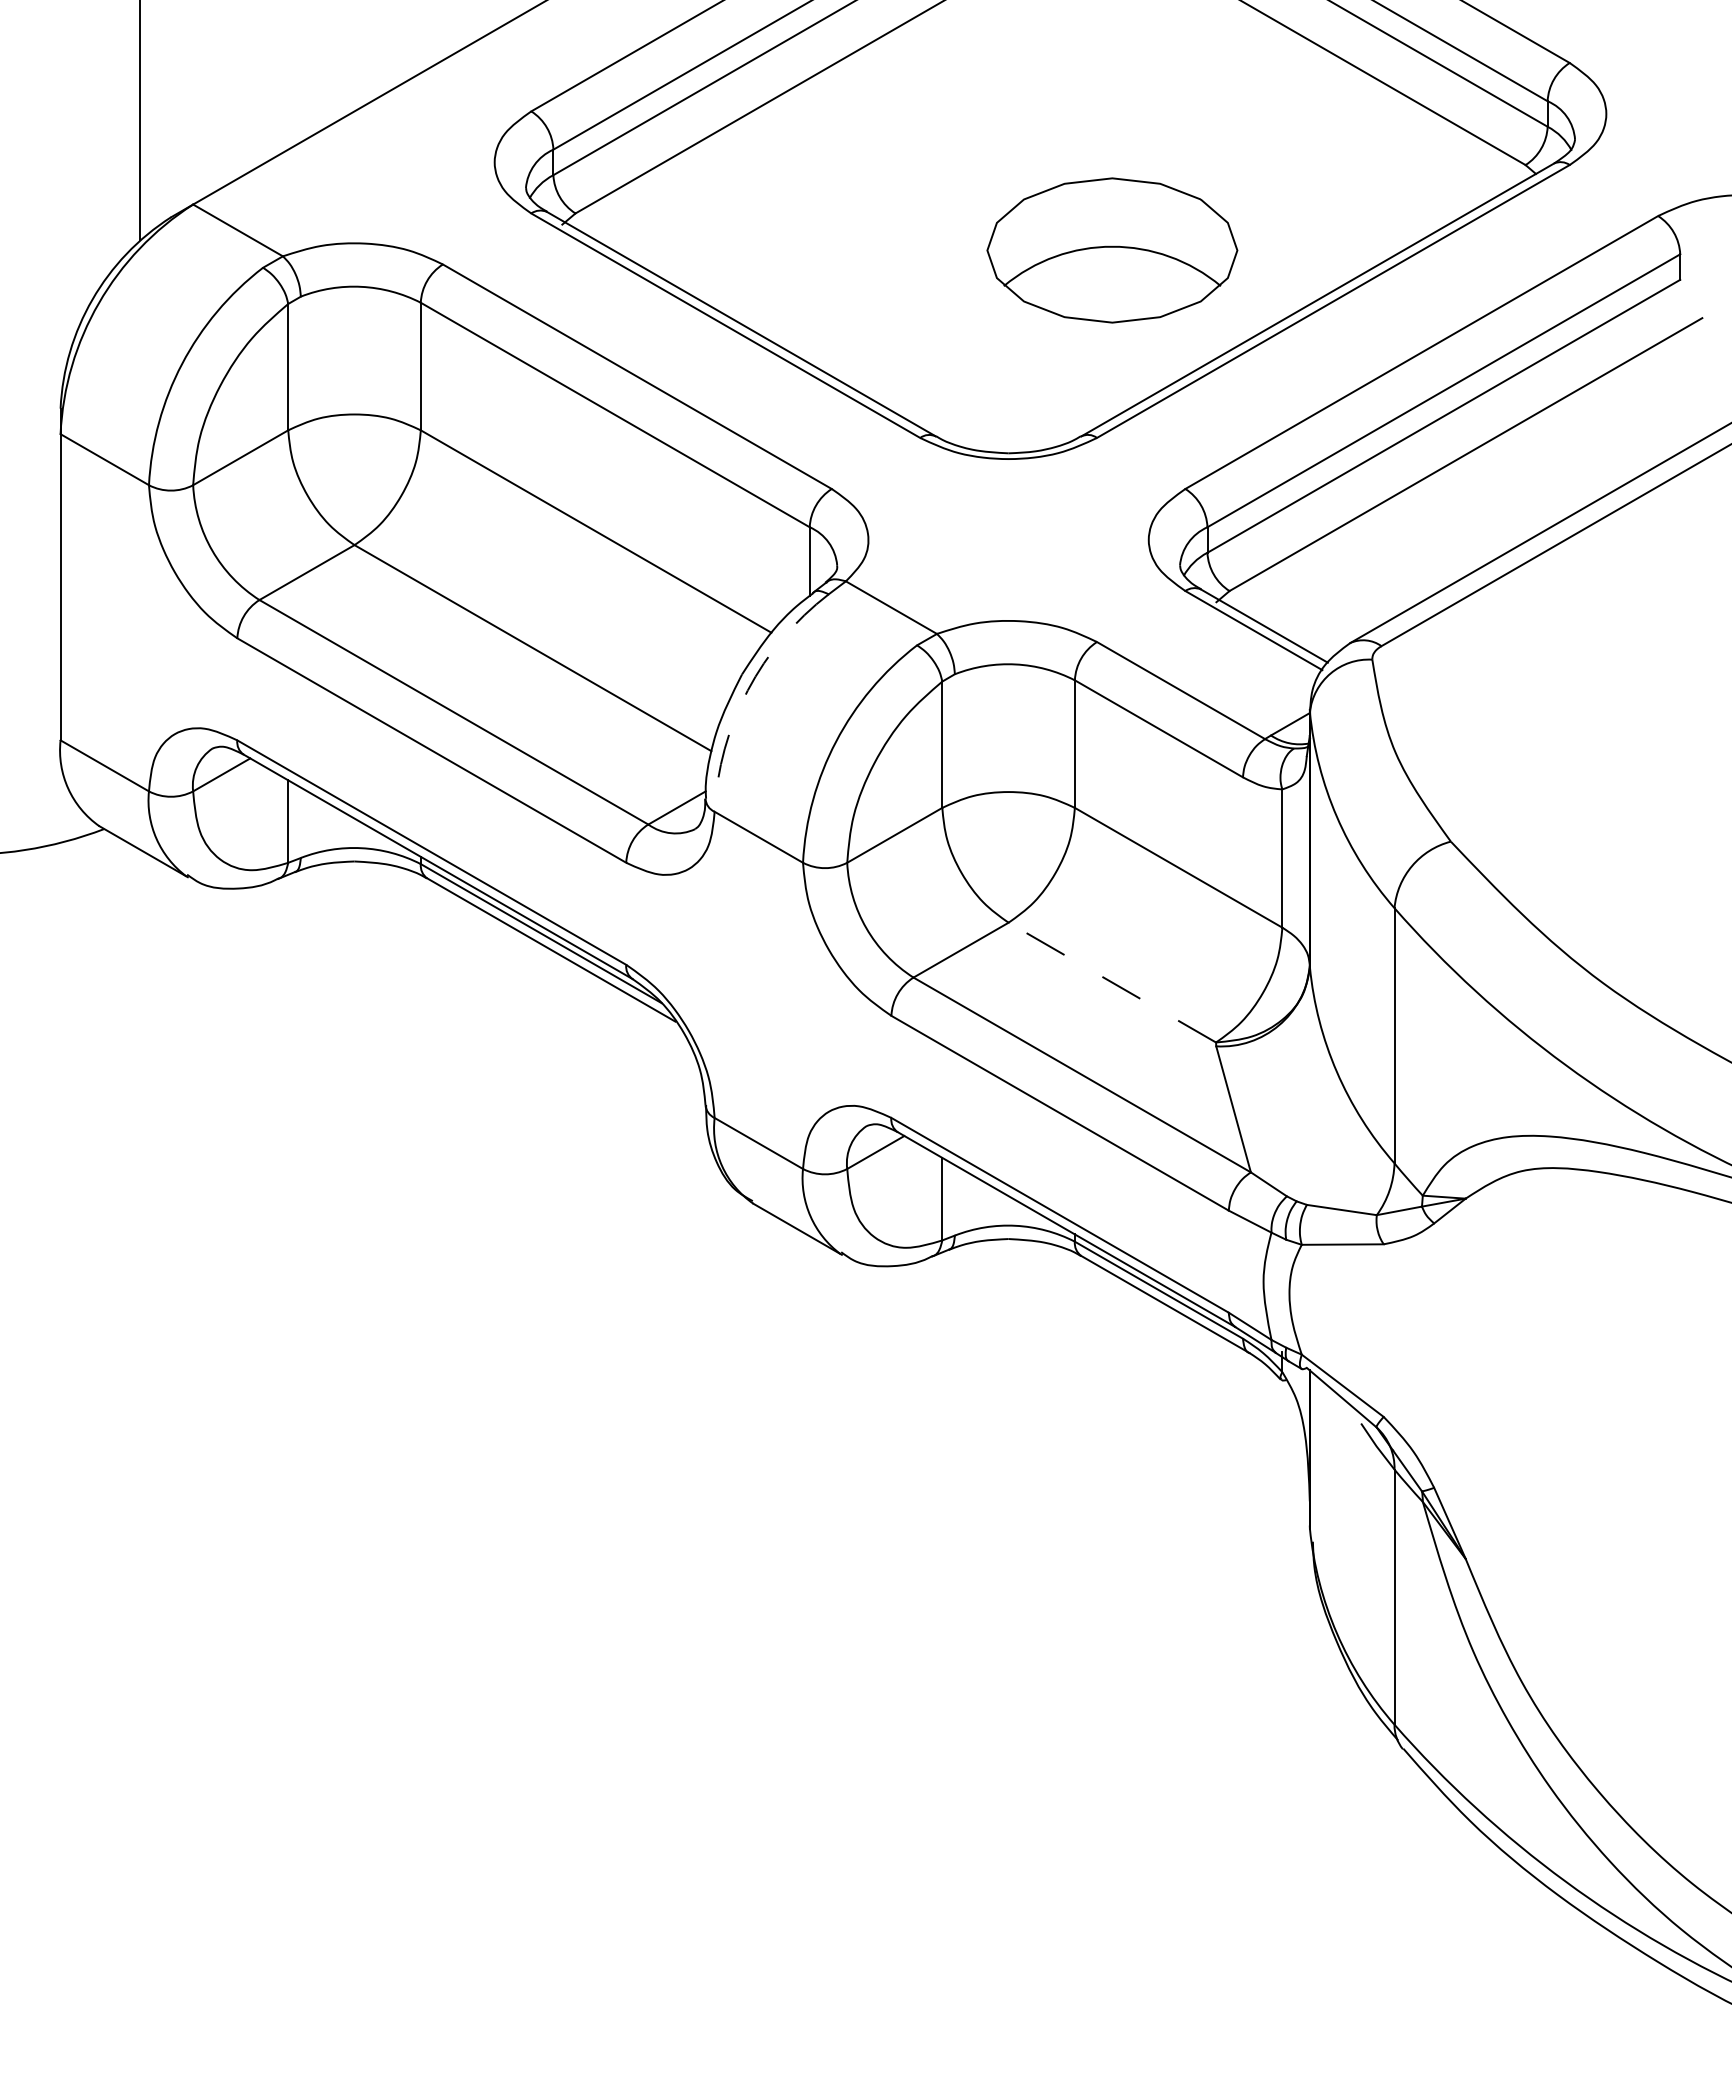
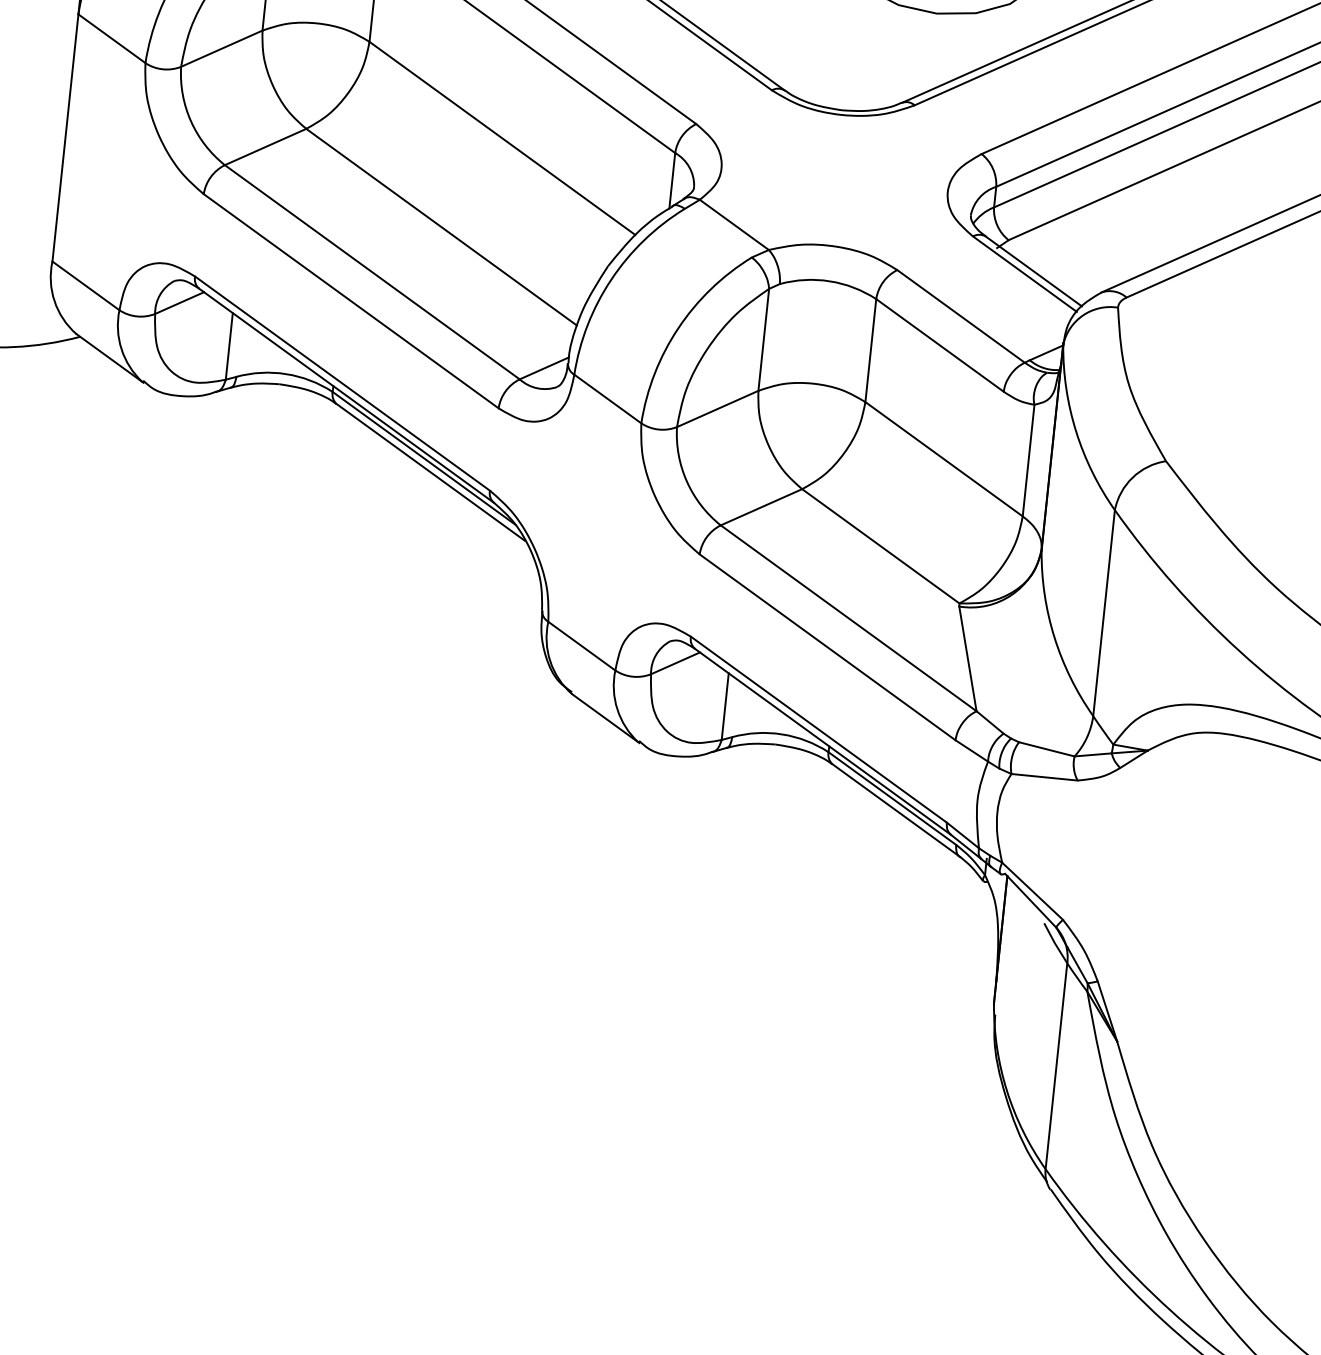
arc: (747, 690) -> (611, 279), dashed -> solid
line: (1112, 982) -> (880, 546), dashed -> solid

